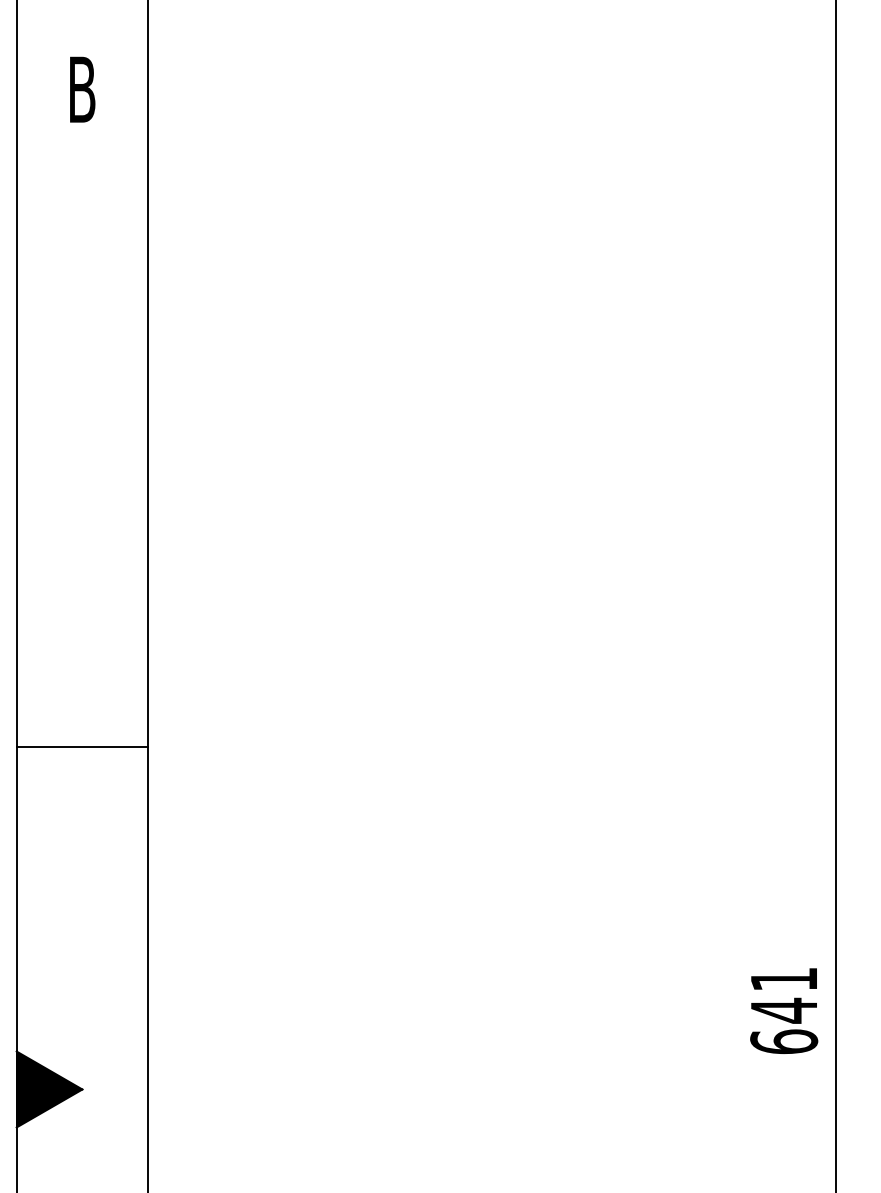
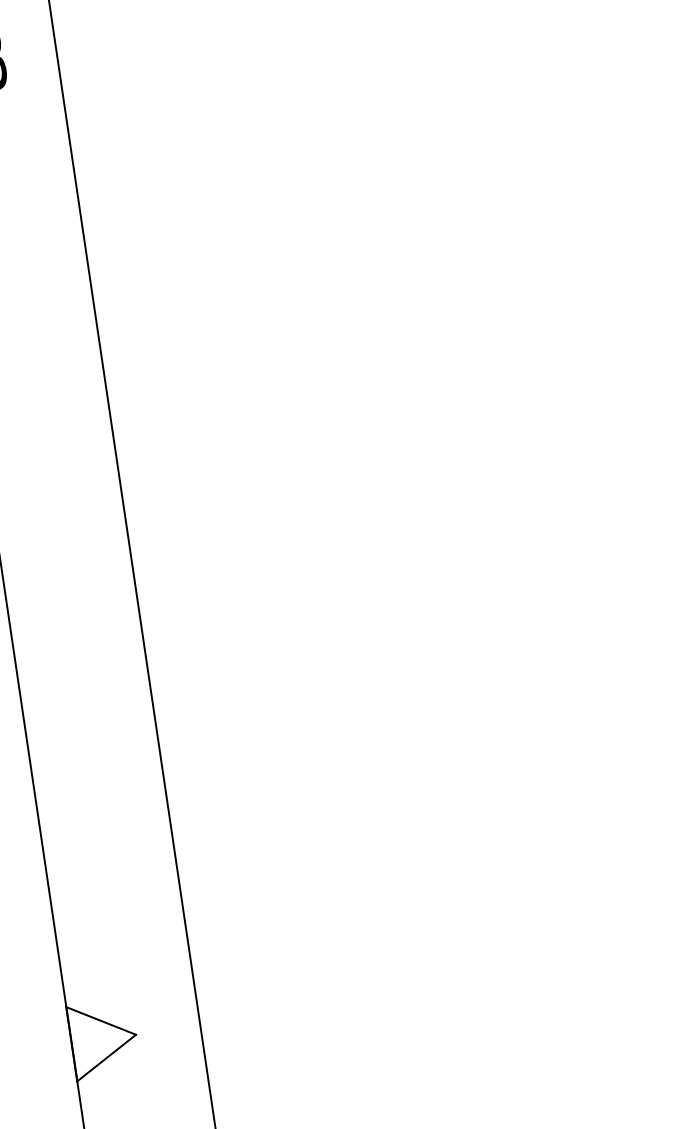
line: (82, 747) -> (86, 700), removed
fill: (49, 1089) -> (103, 1039), removed

